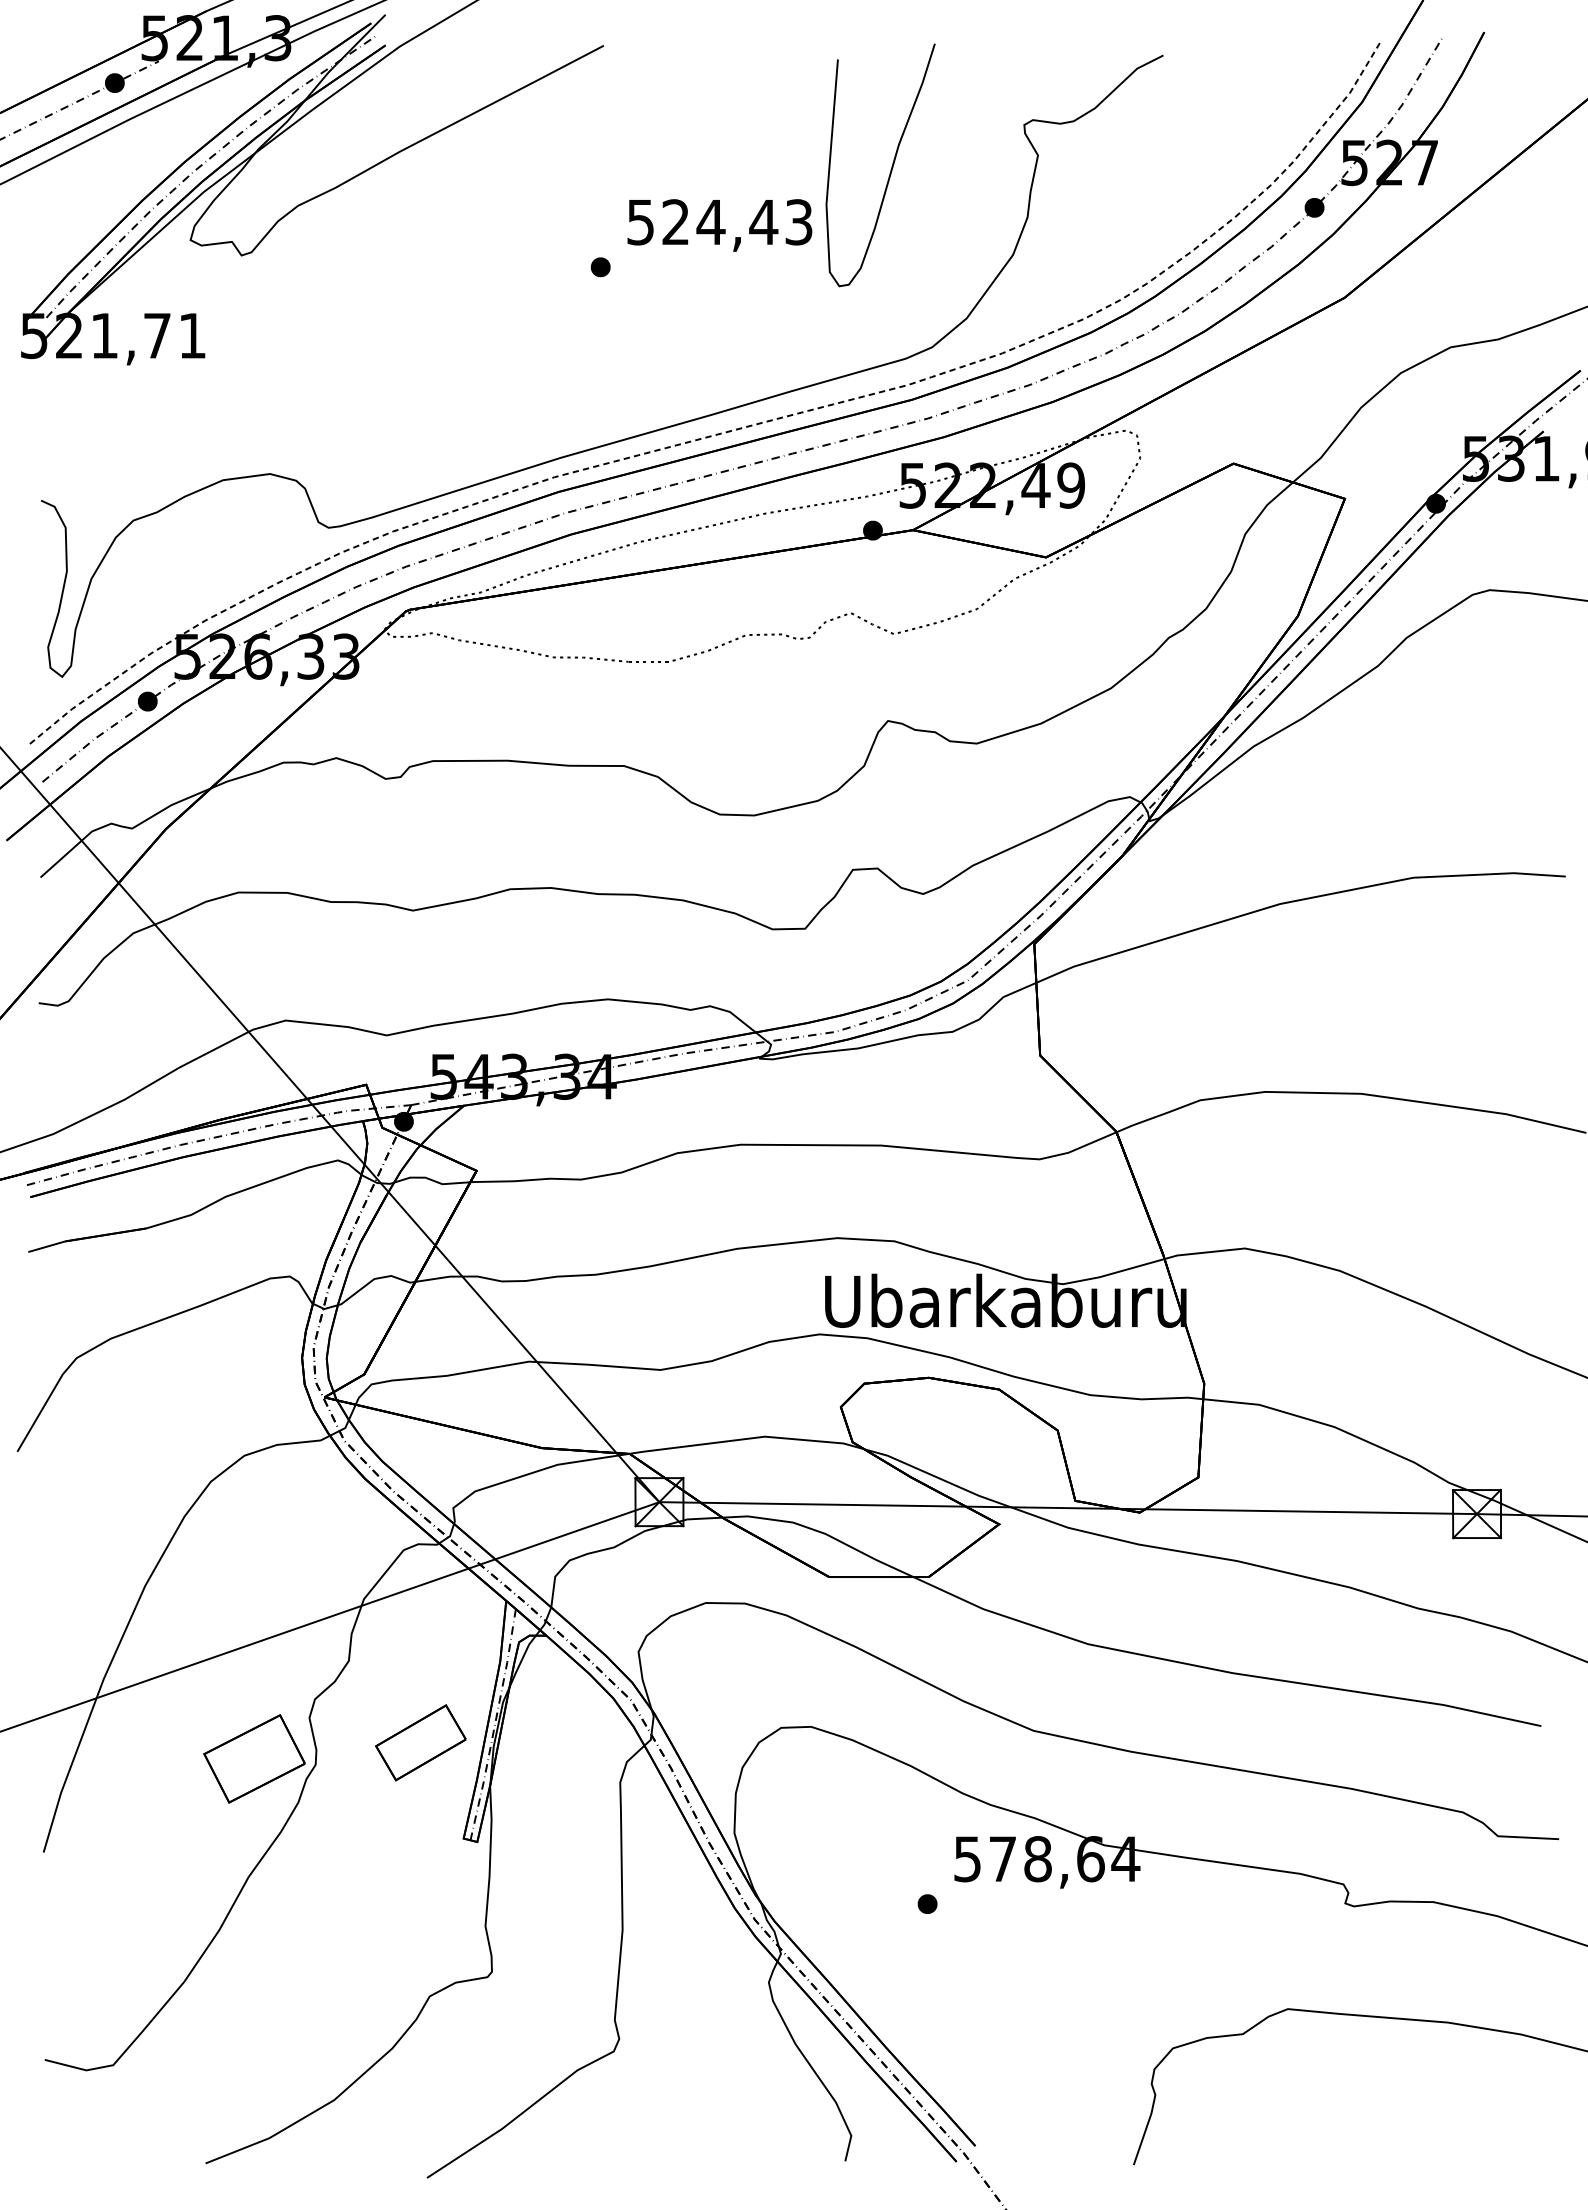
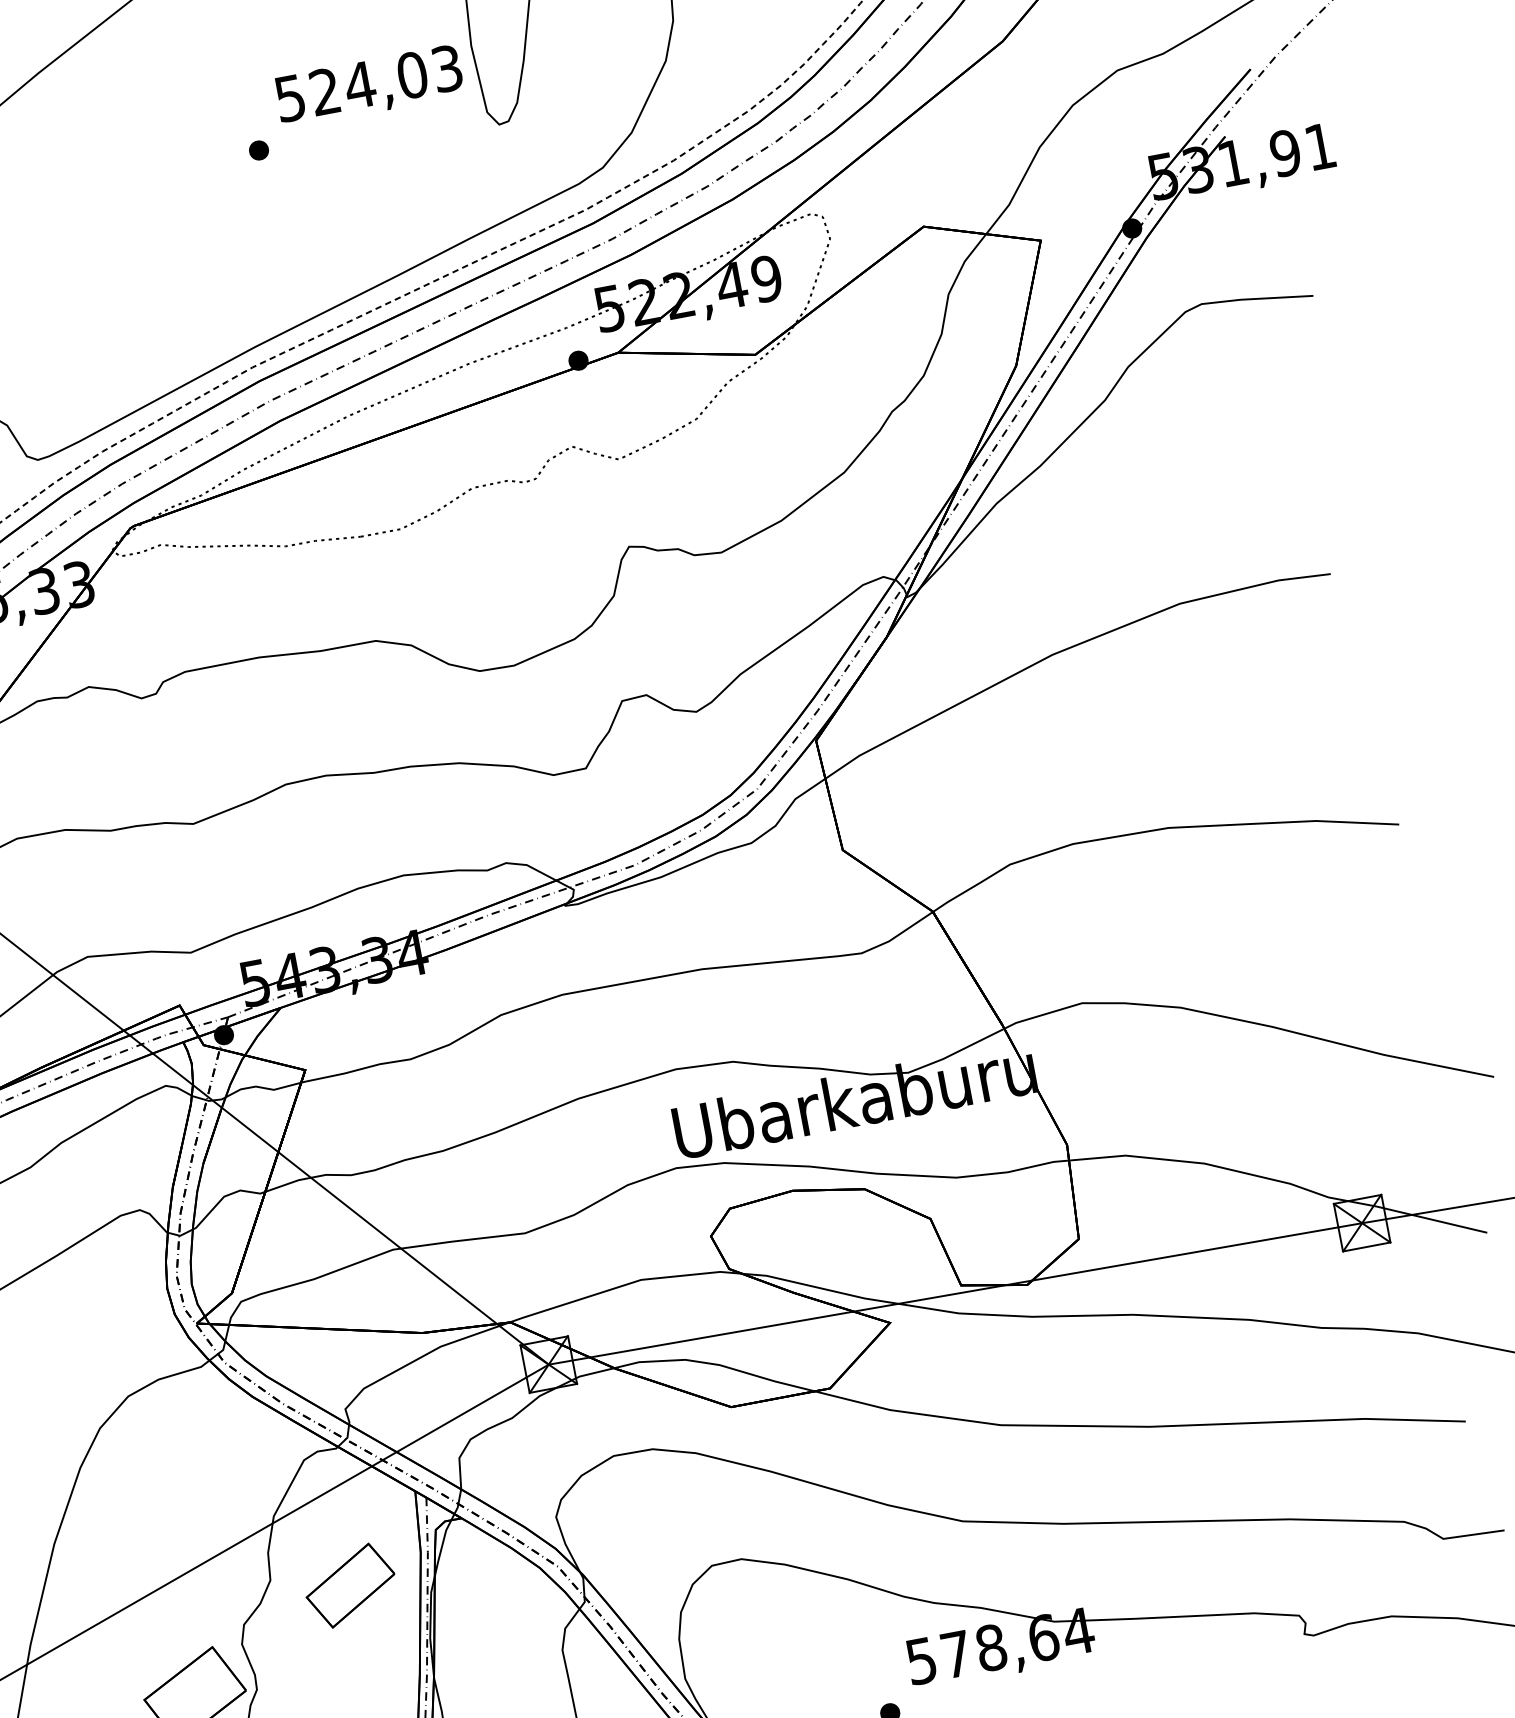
text: (763, 222) -> (412, 75), 524,43 -> 524,03
part: (420, 1742) -> (350, 1585), moved

